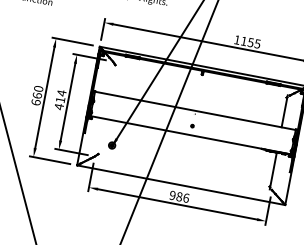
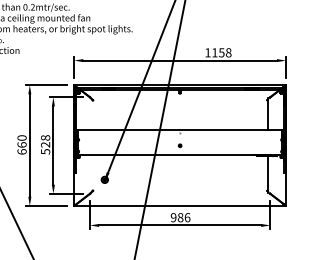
text: (257, 43) -> (228, 52), 1155 -> 1158
text: (60, 99) -> (45, 144), 414 -> 528

